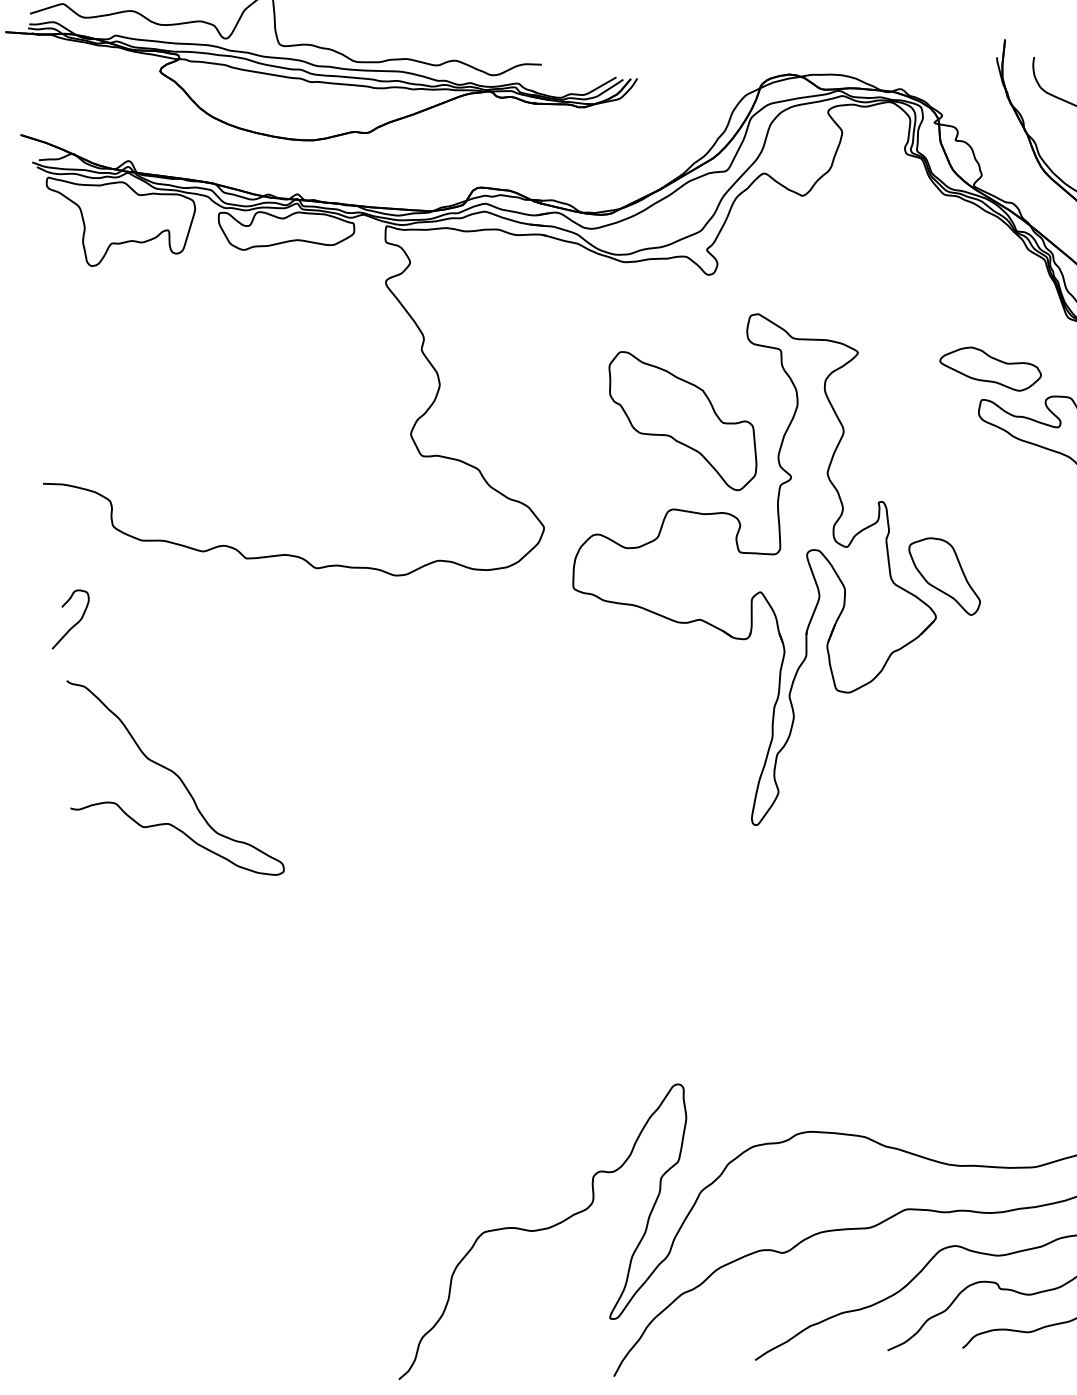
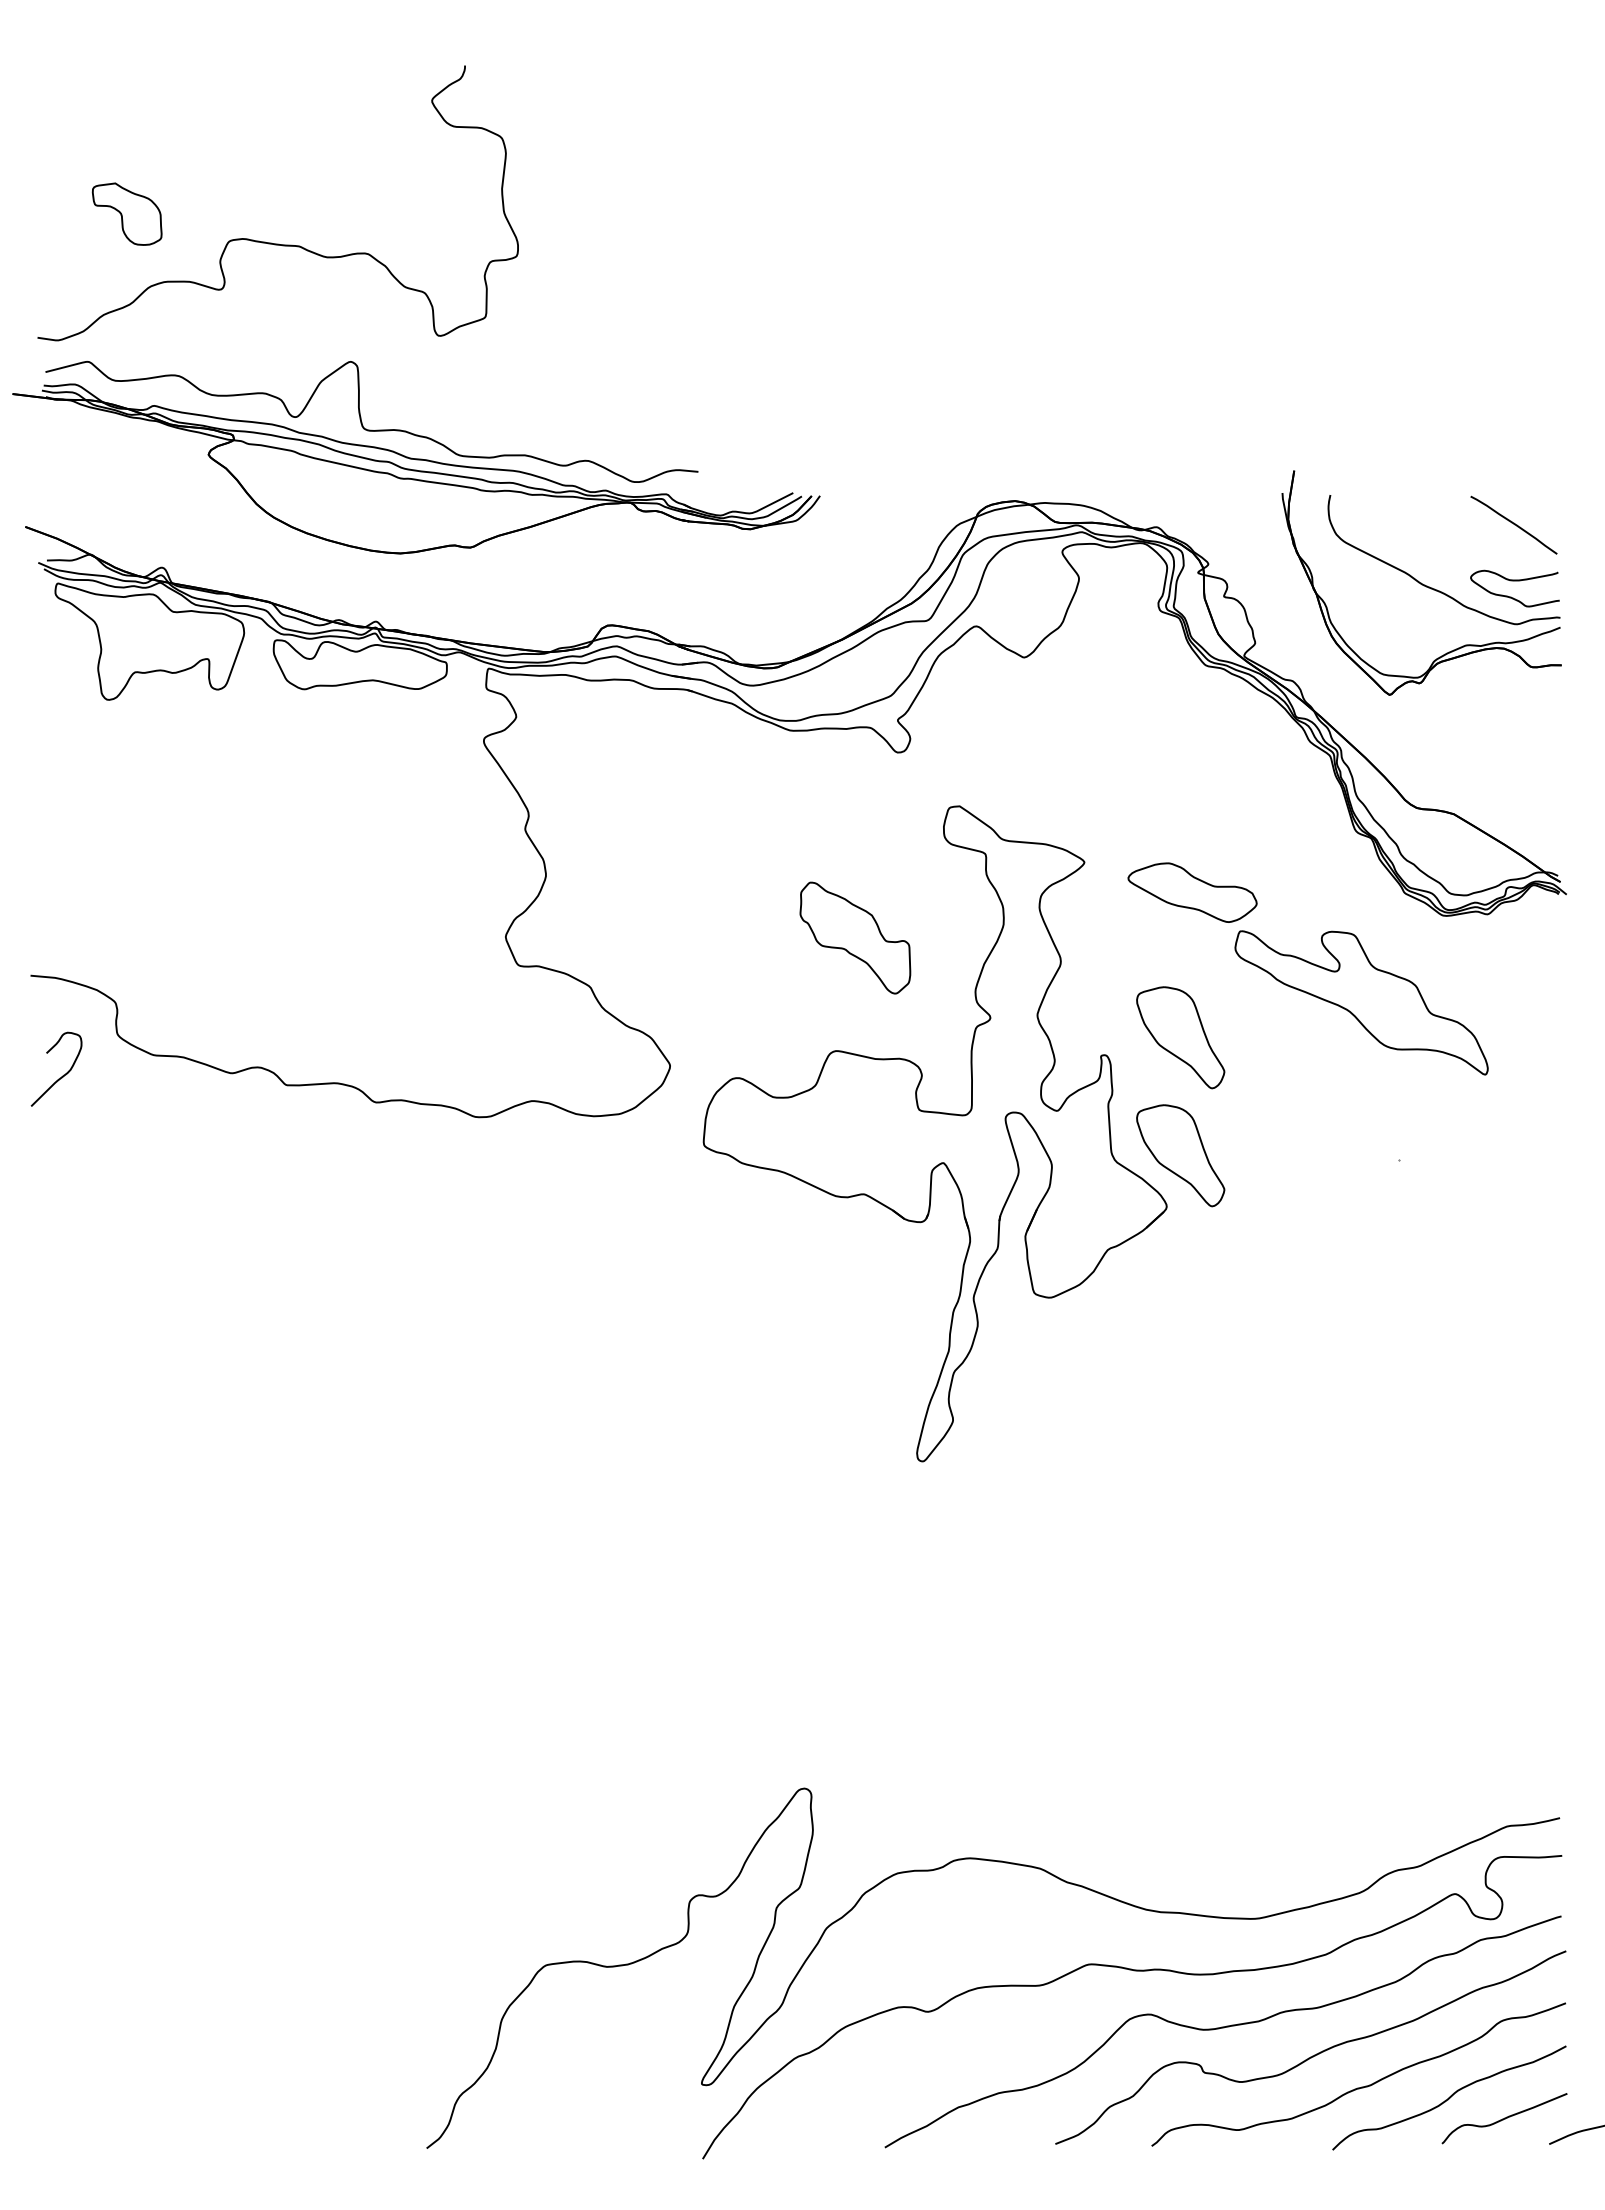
part: (990, 369) -> (1192, 892), moved
part: (682, 420) -> (855, 937), size x0.6
part: (939, 484) -> (1180, 1037), added
curve: (75, 623) -> (62, 1075), moved
curve: (175, 775) -> (181, 1358), removed

